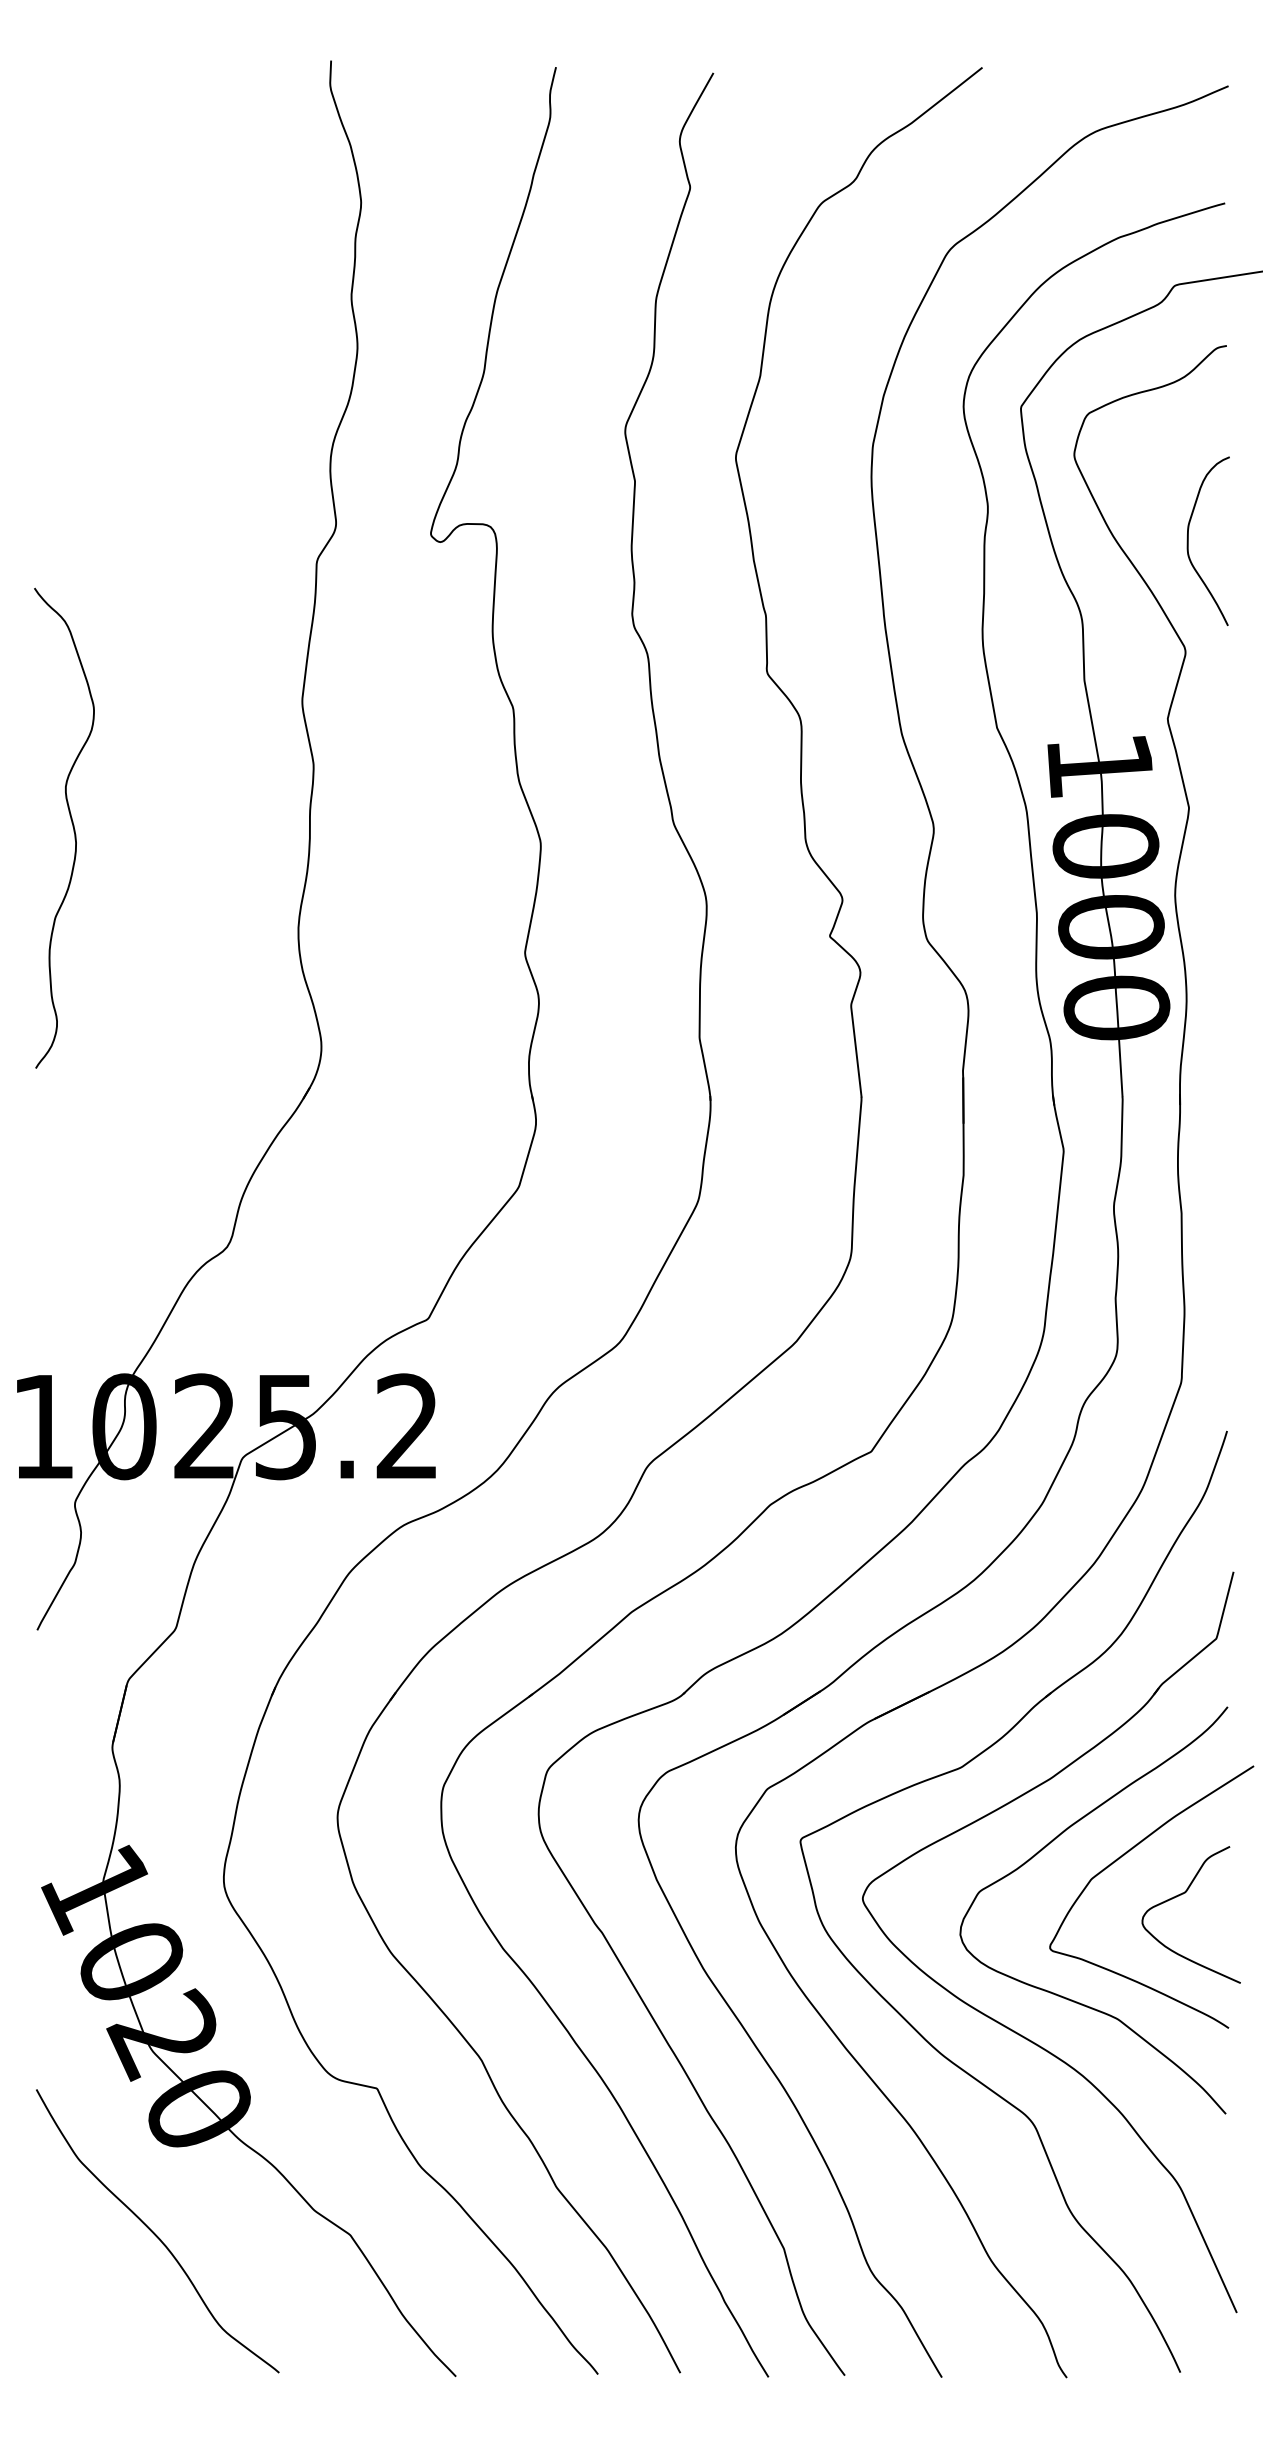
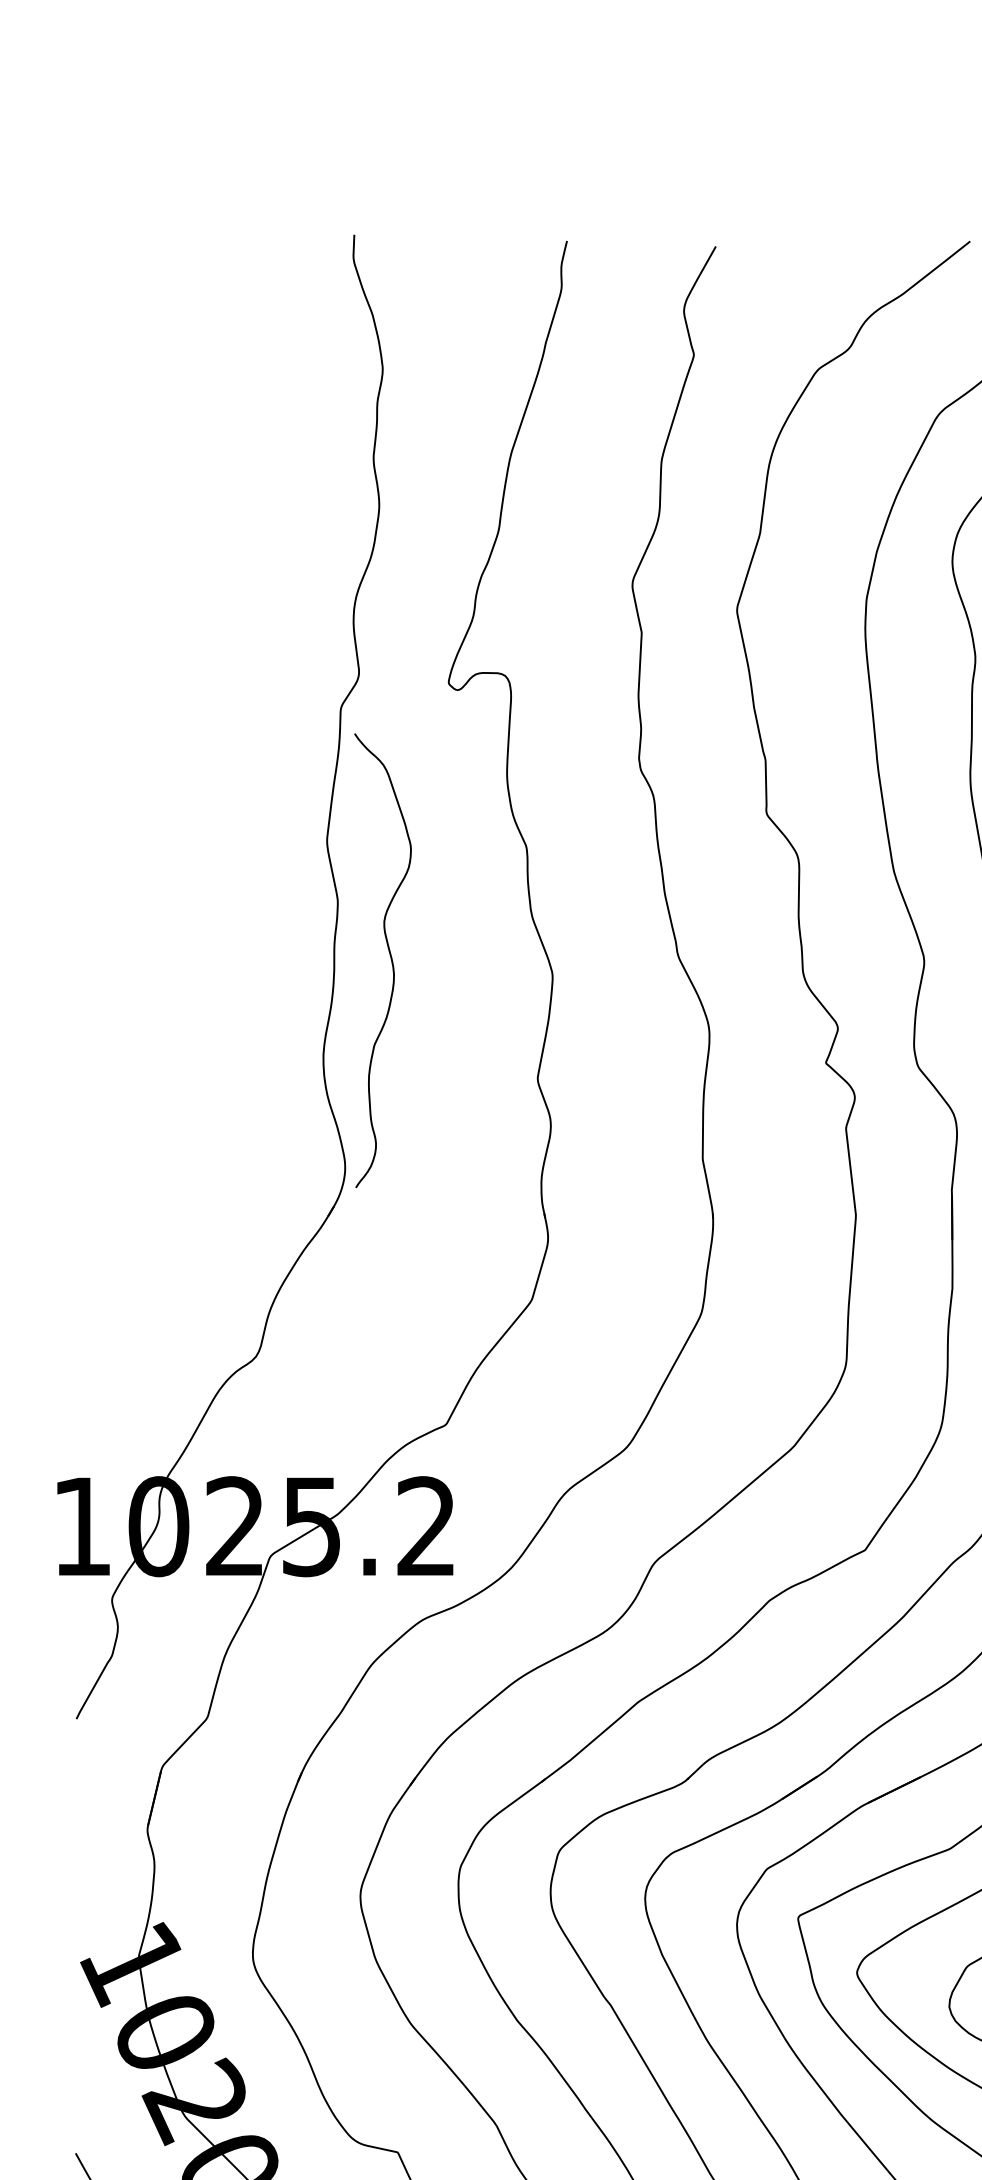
curve: (72, 827) -> (390, 959), moved

